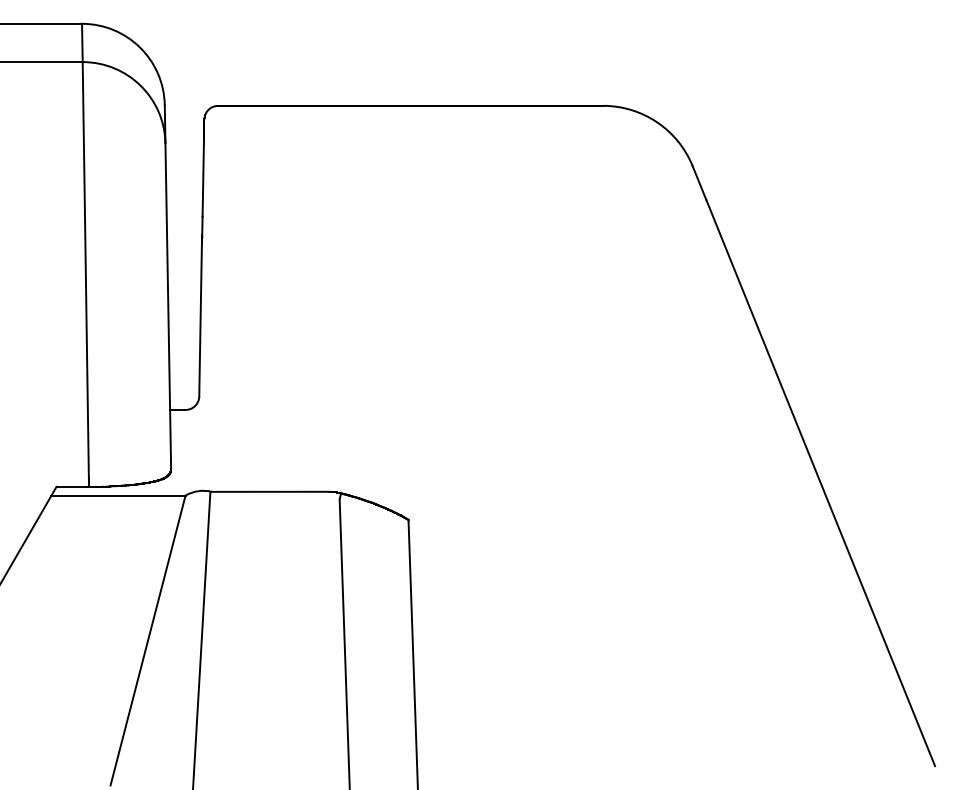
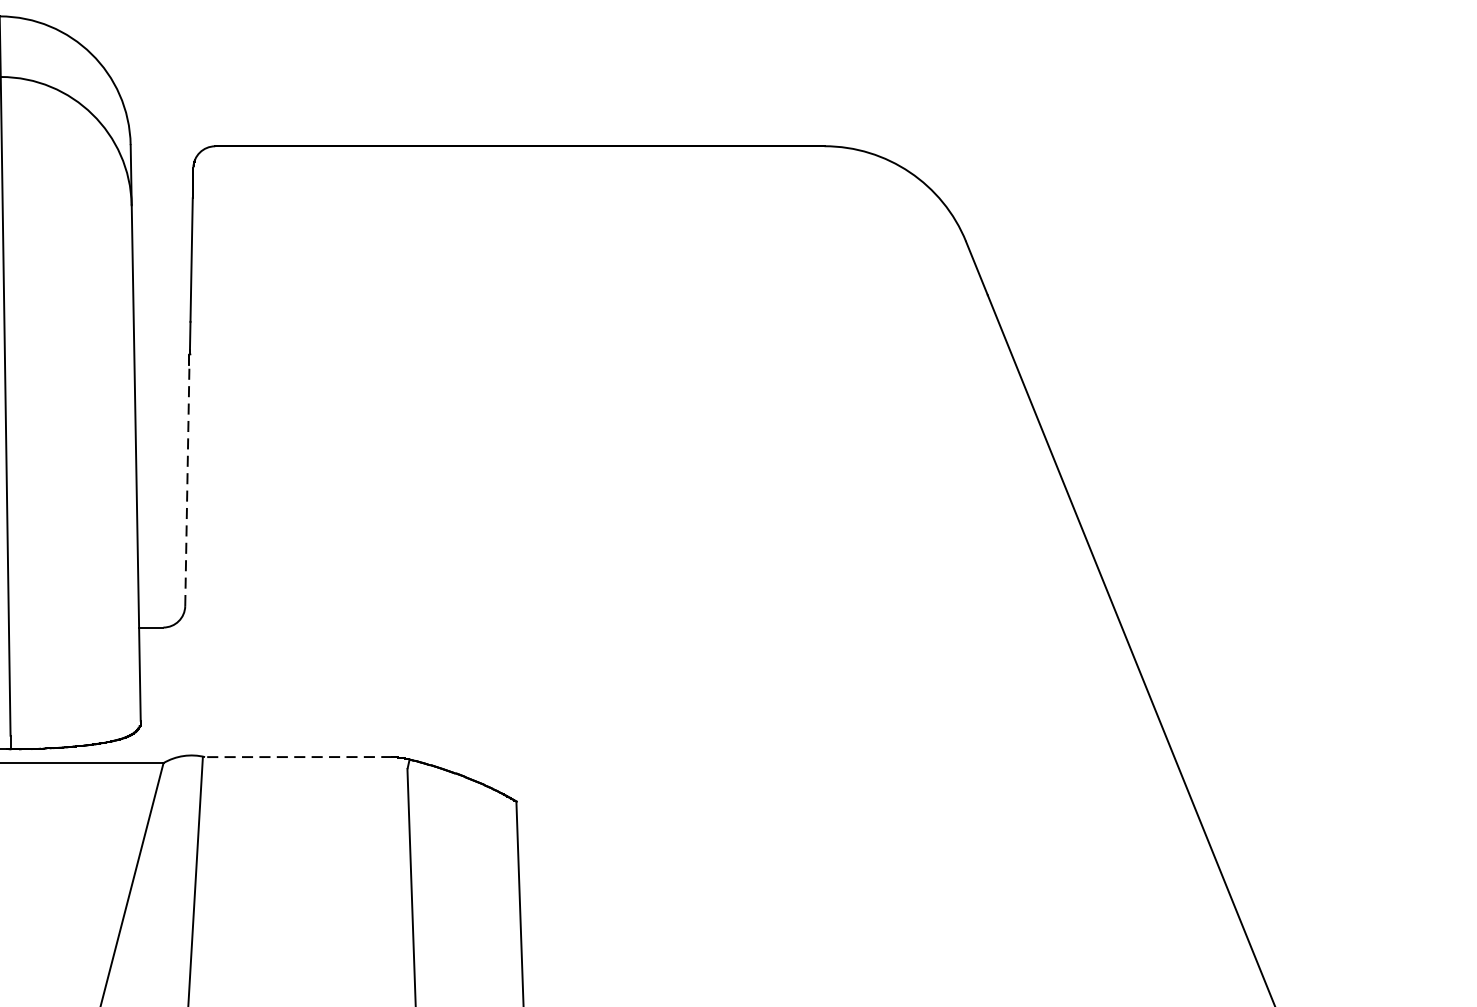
line: (200, 319) -> (187, 484), solid -> dashed
line: (270, 491) -> (297, 756), solid -> dashed

